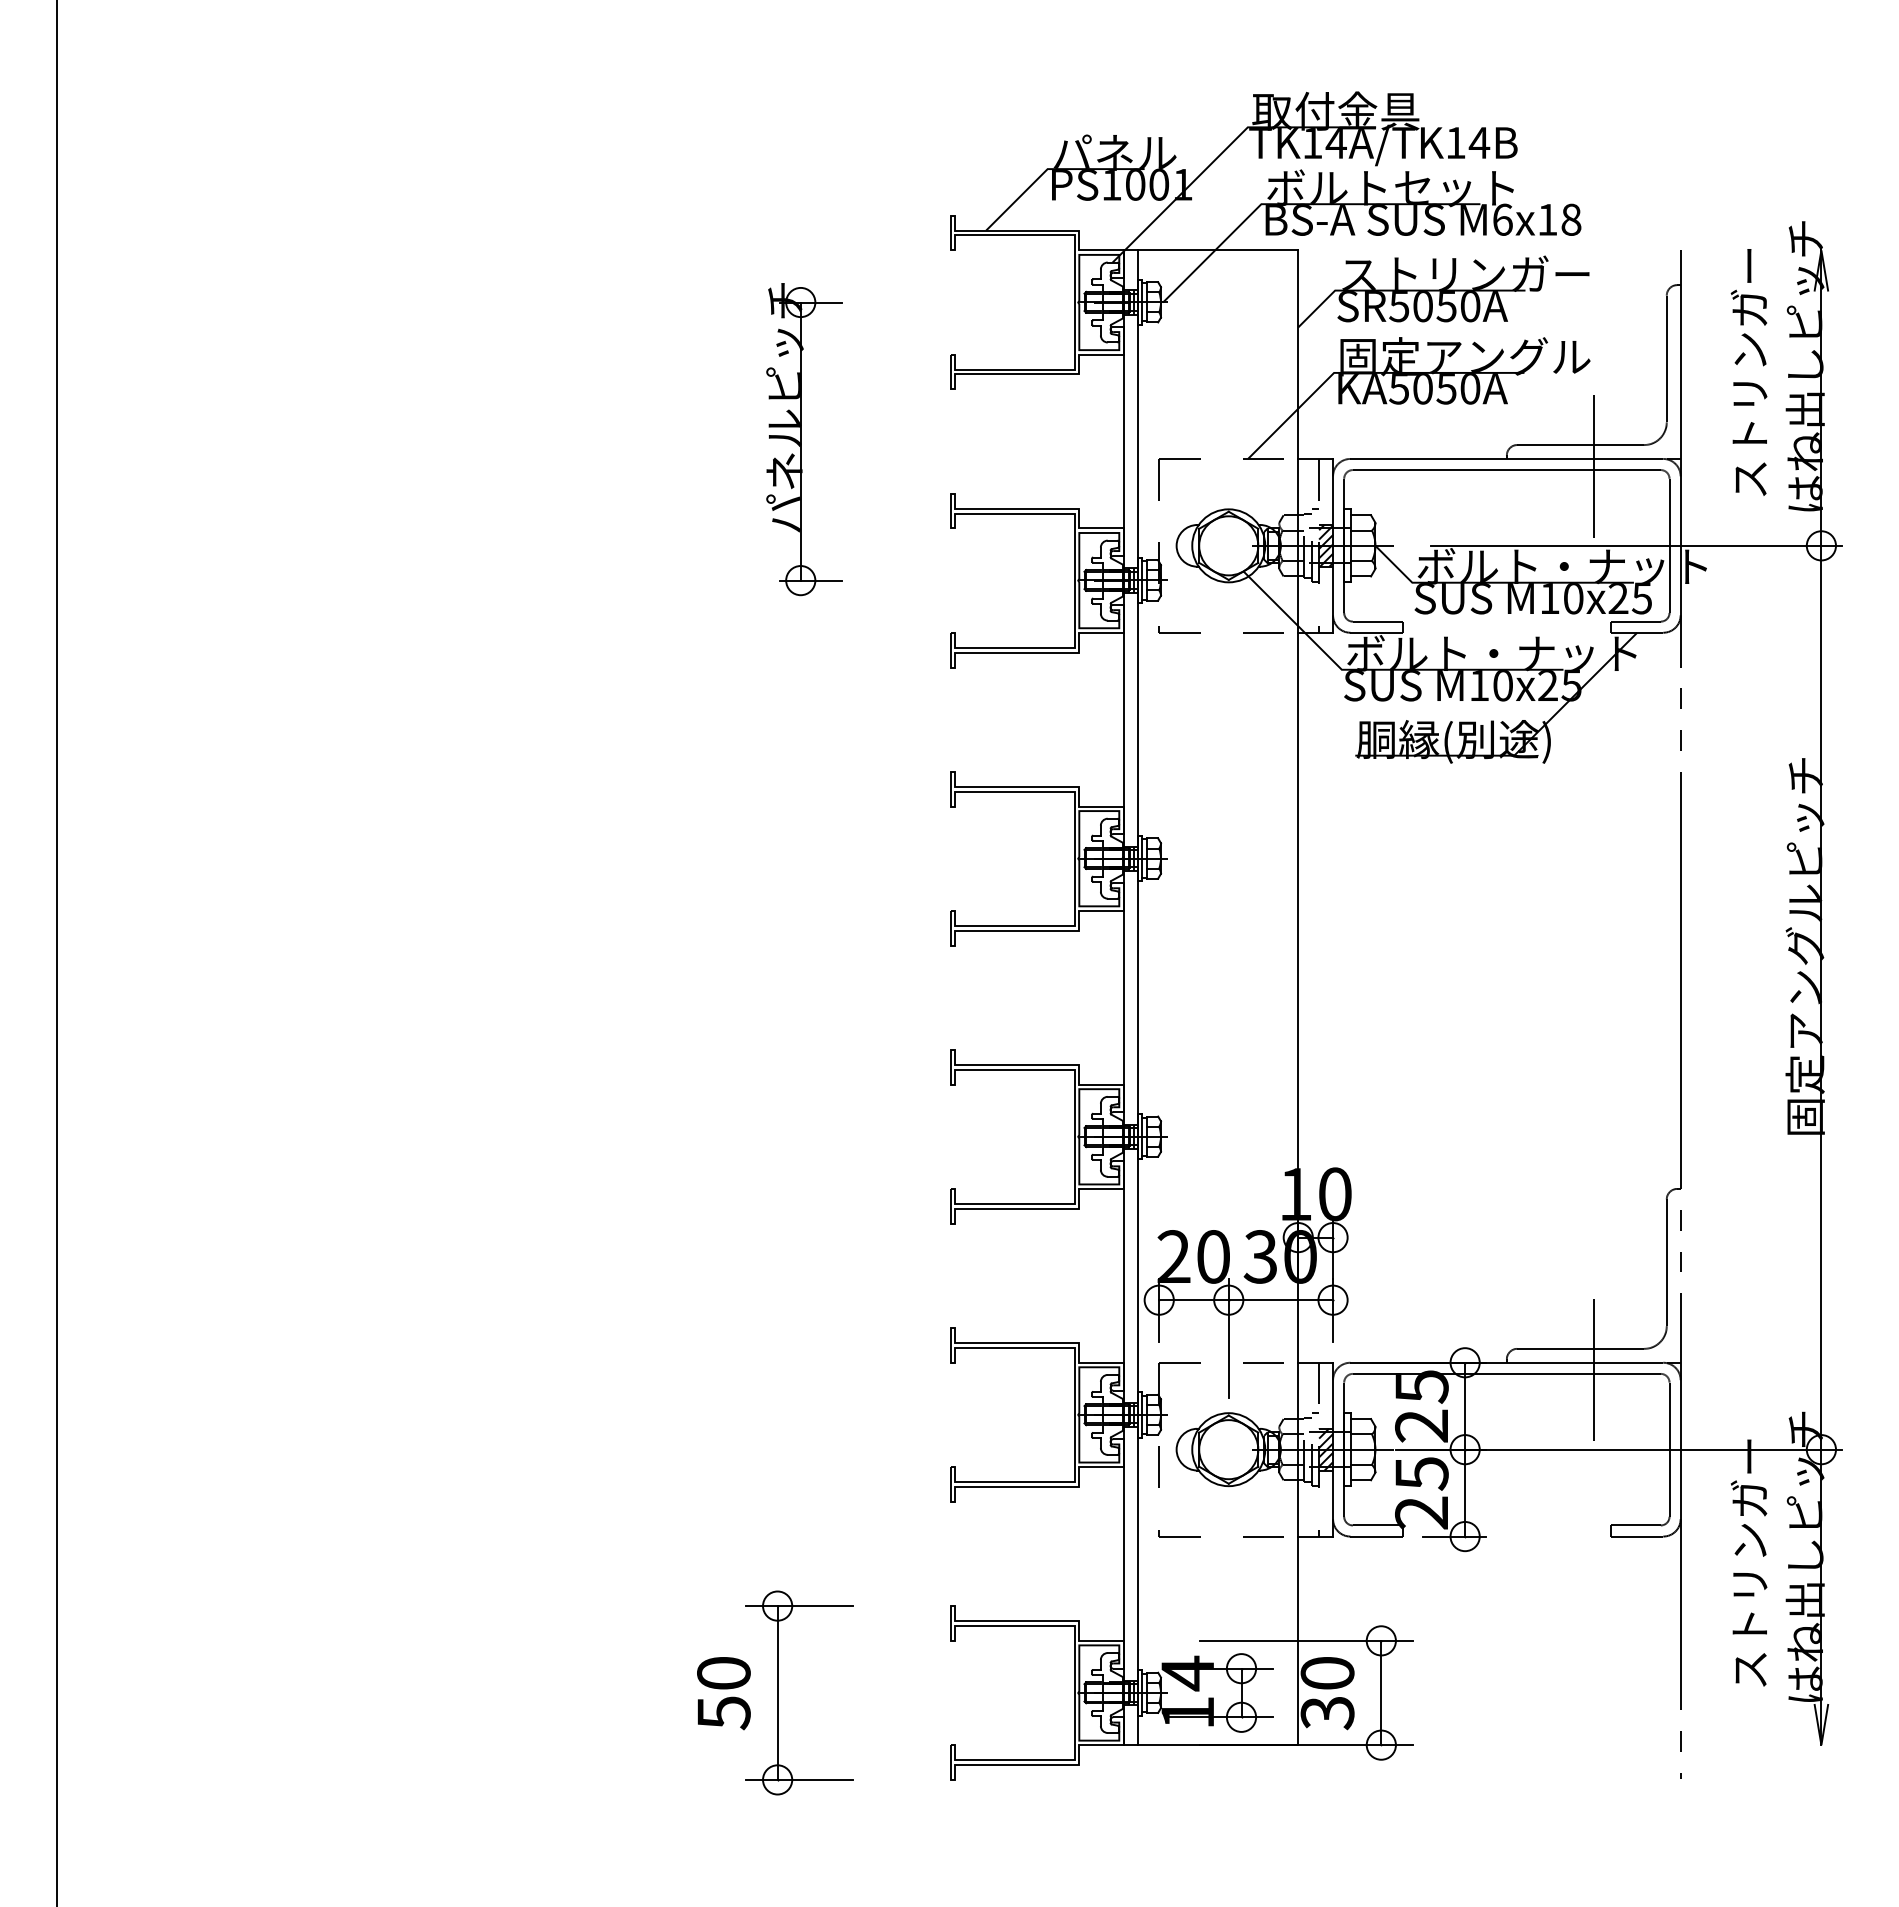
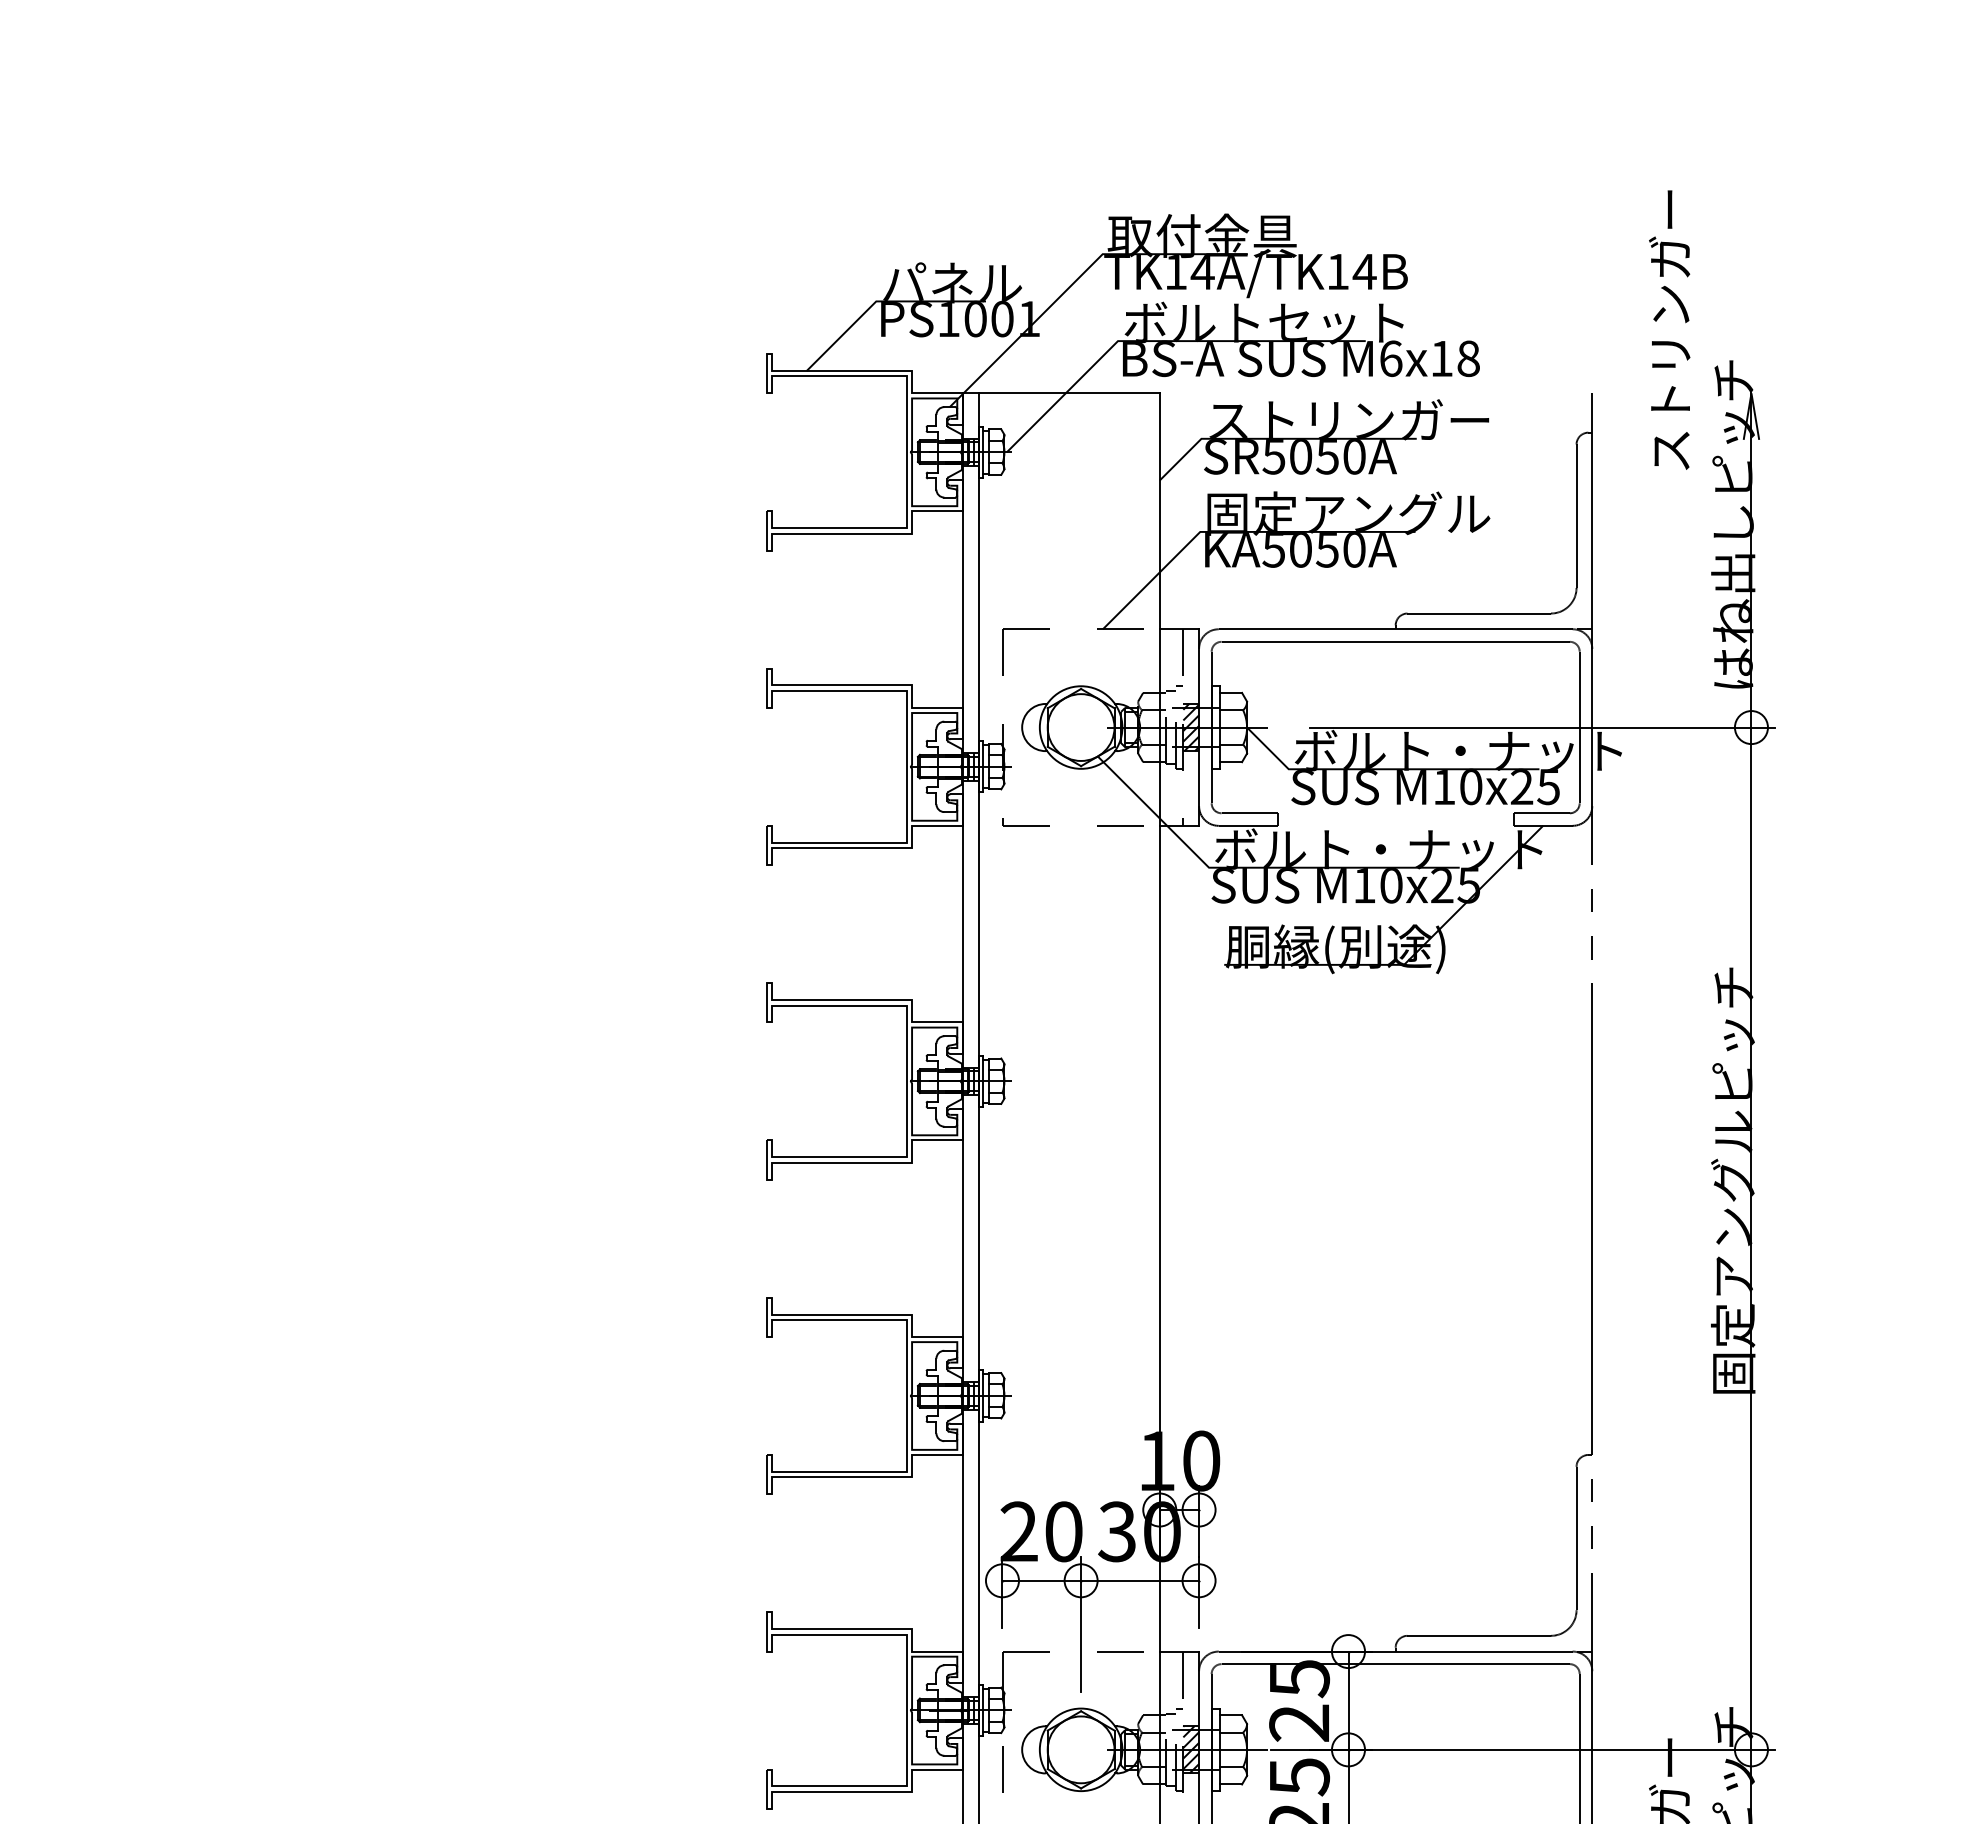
text: (1748, 372) -> (1668, 330), moved
part: (804, 439) -> (601, 607), removed
line: (1593, 466) -> (1493, 637), removed
line: (1593, 1370) -> (1493, 1660), removed

